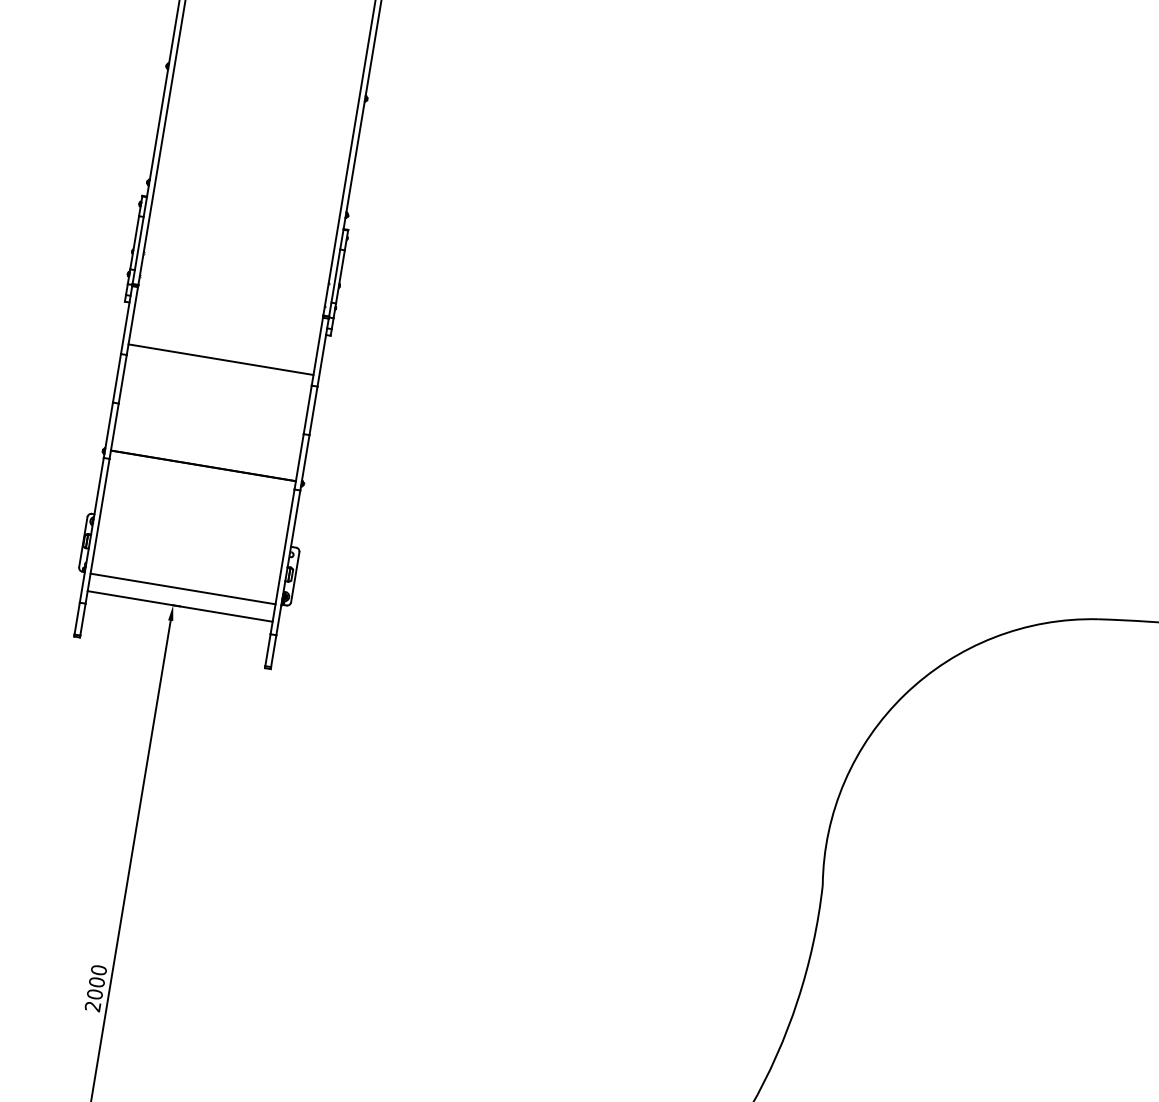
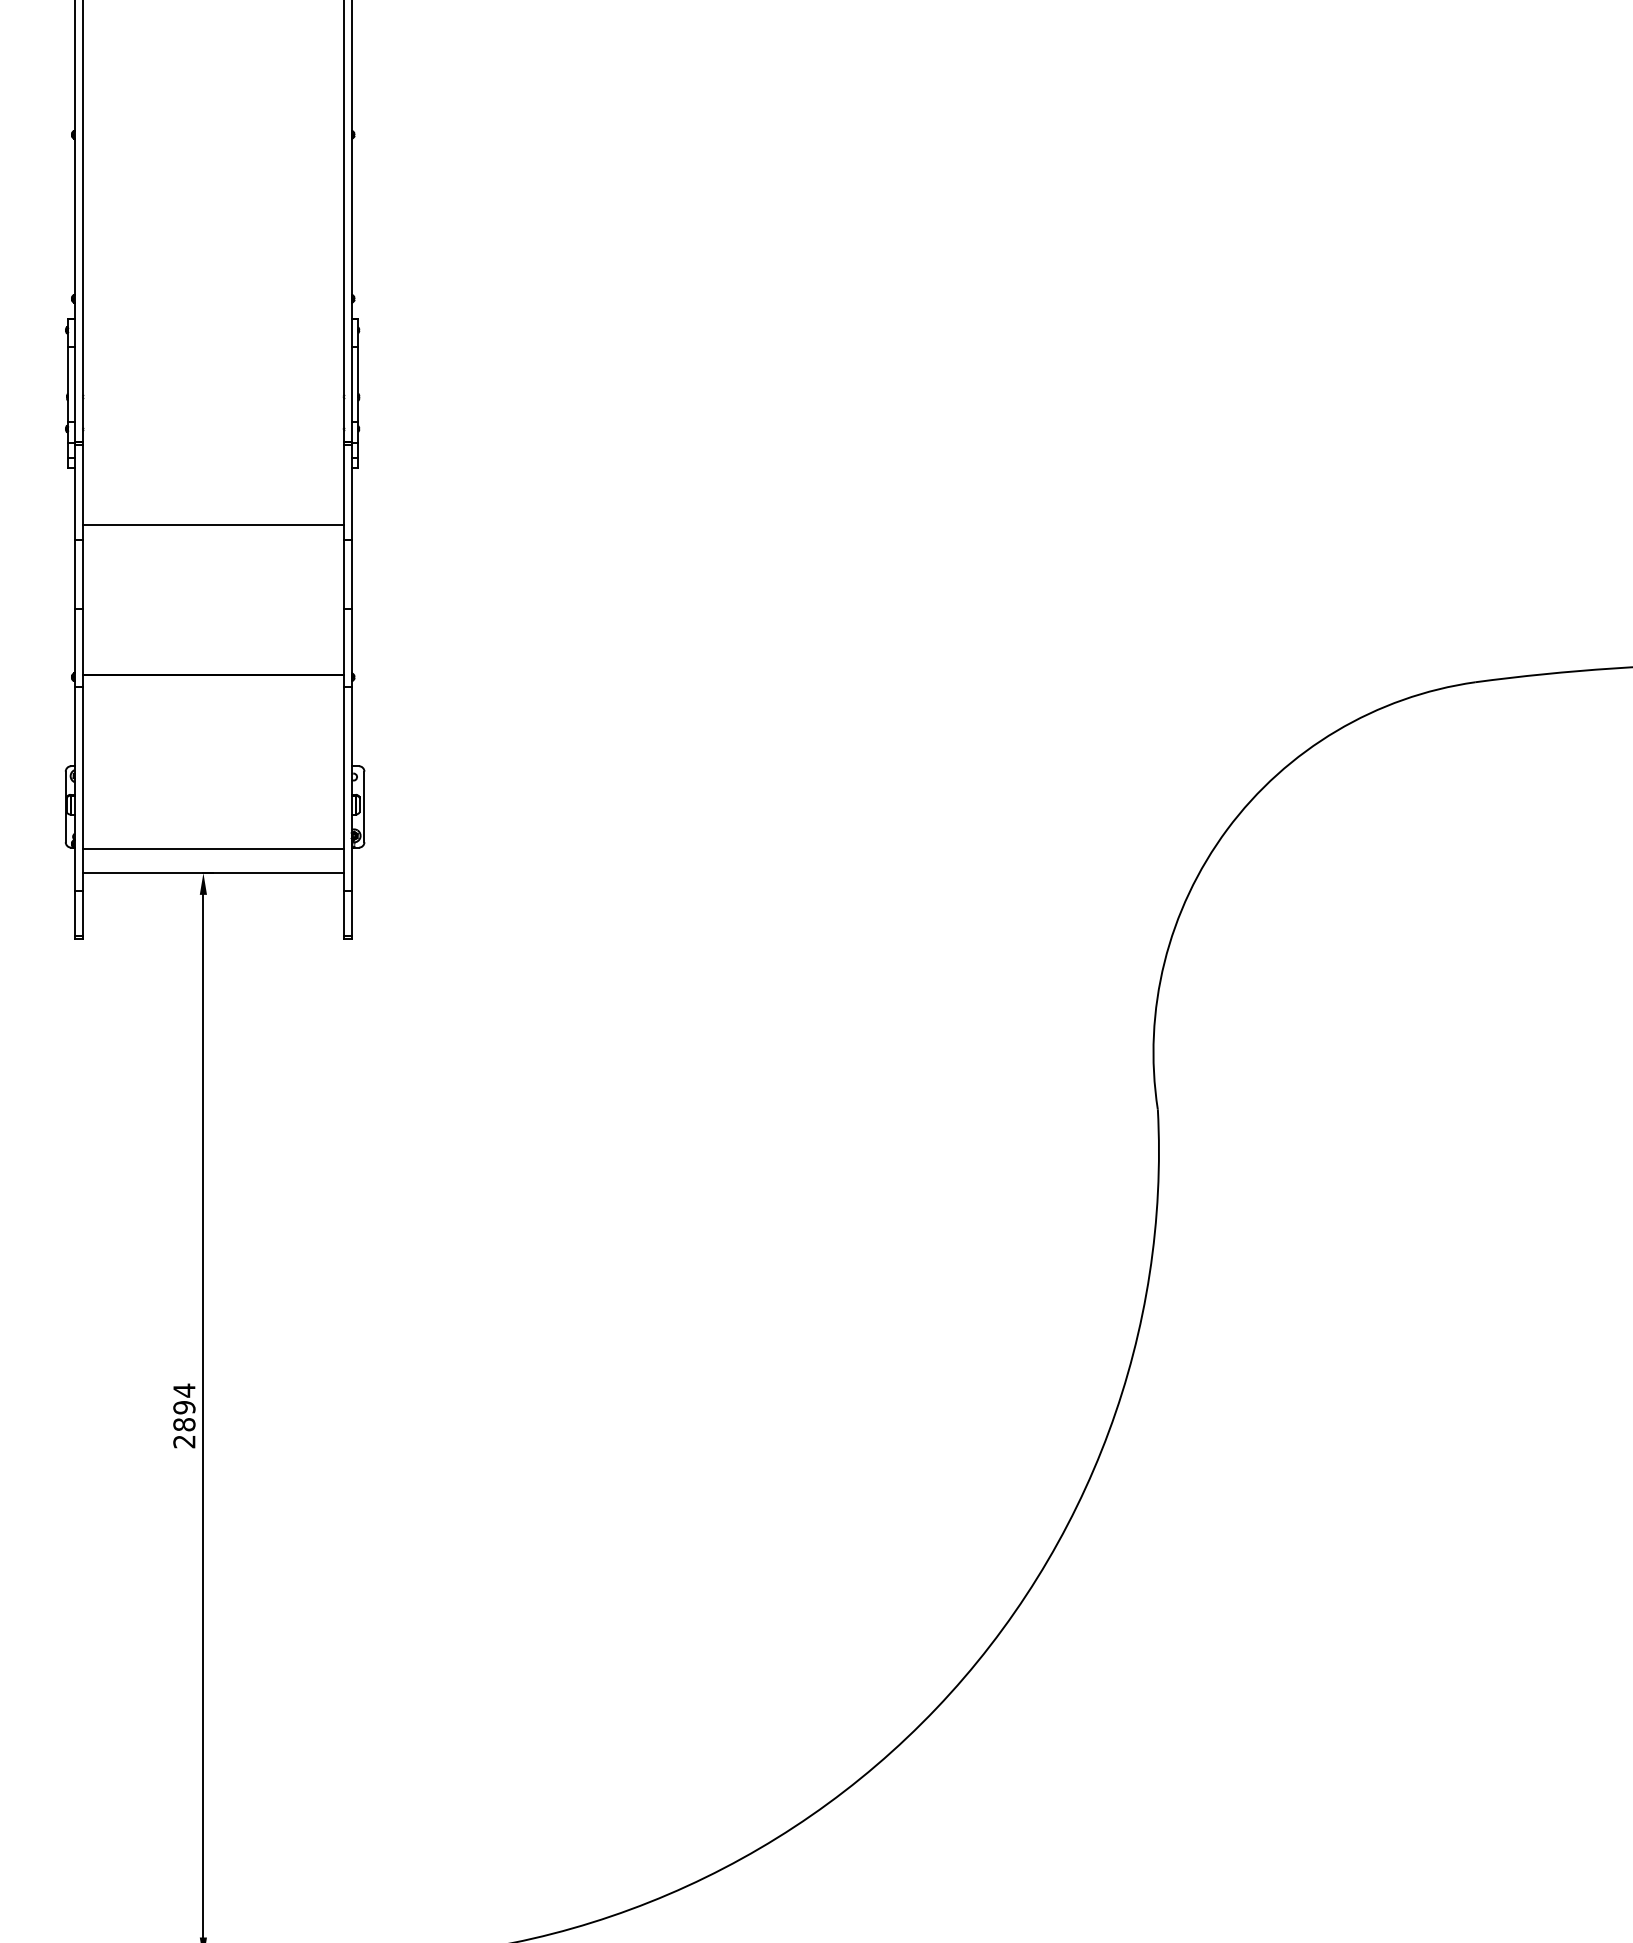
text: (97, 982) -> (184, 1407), 2000 -> 2894

